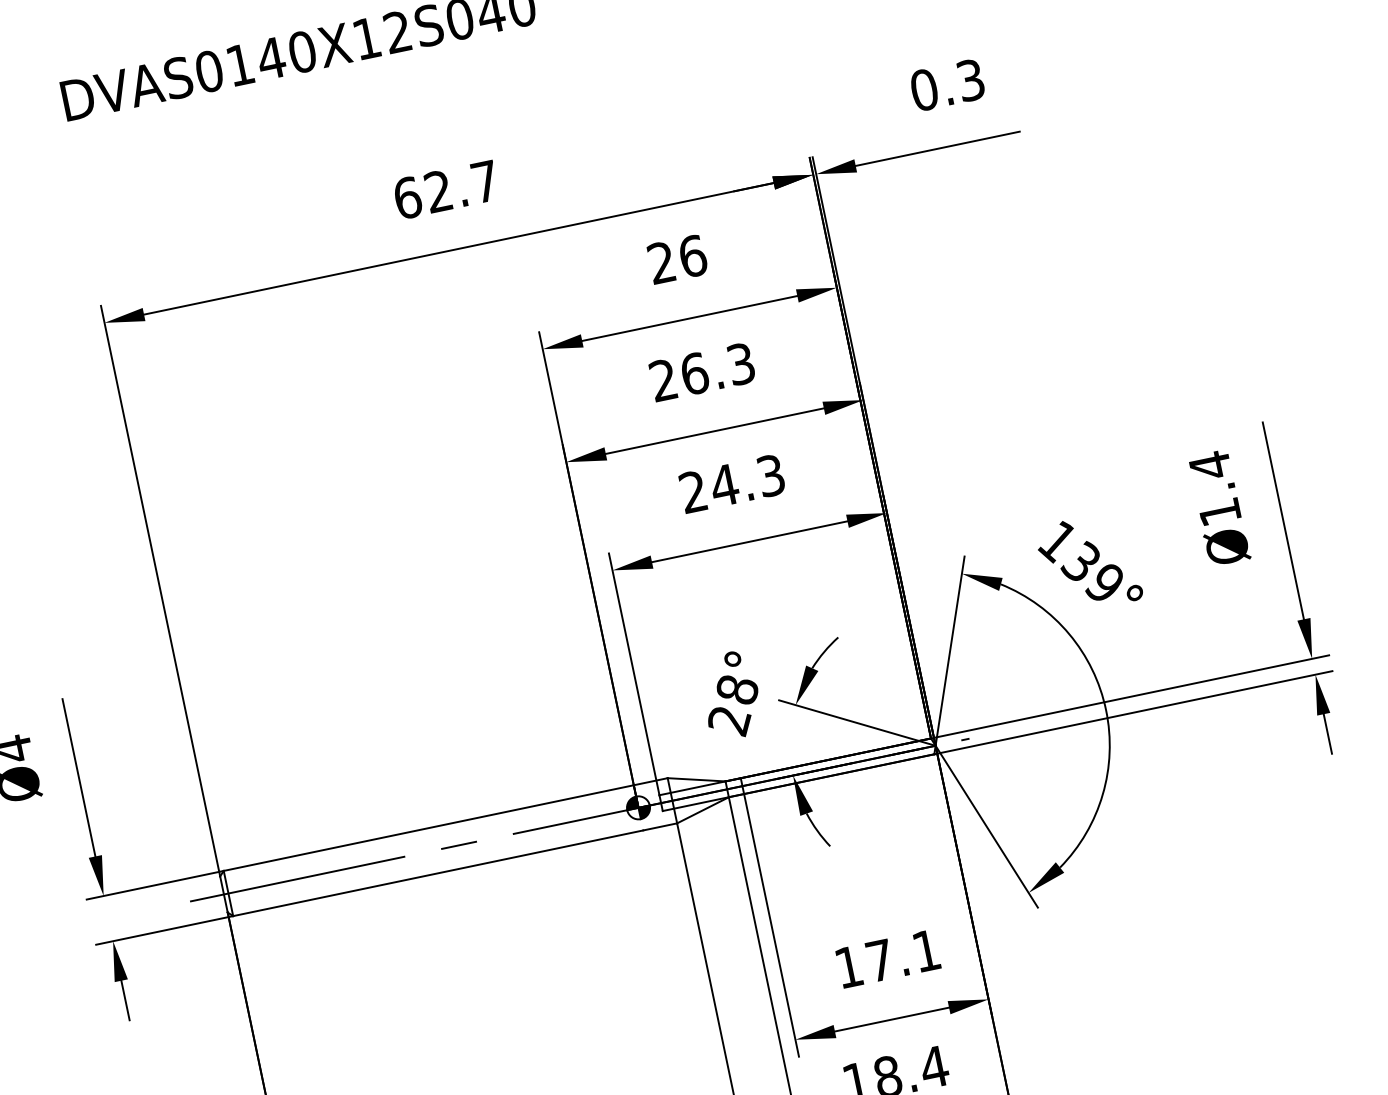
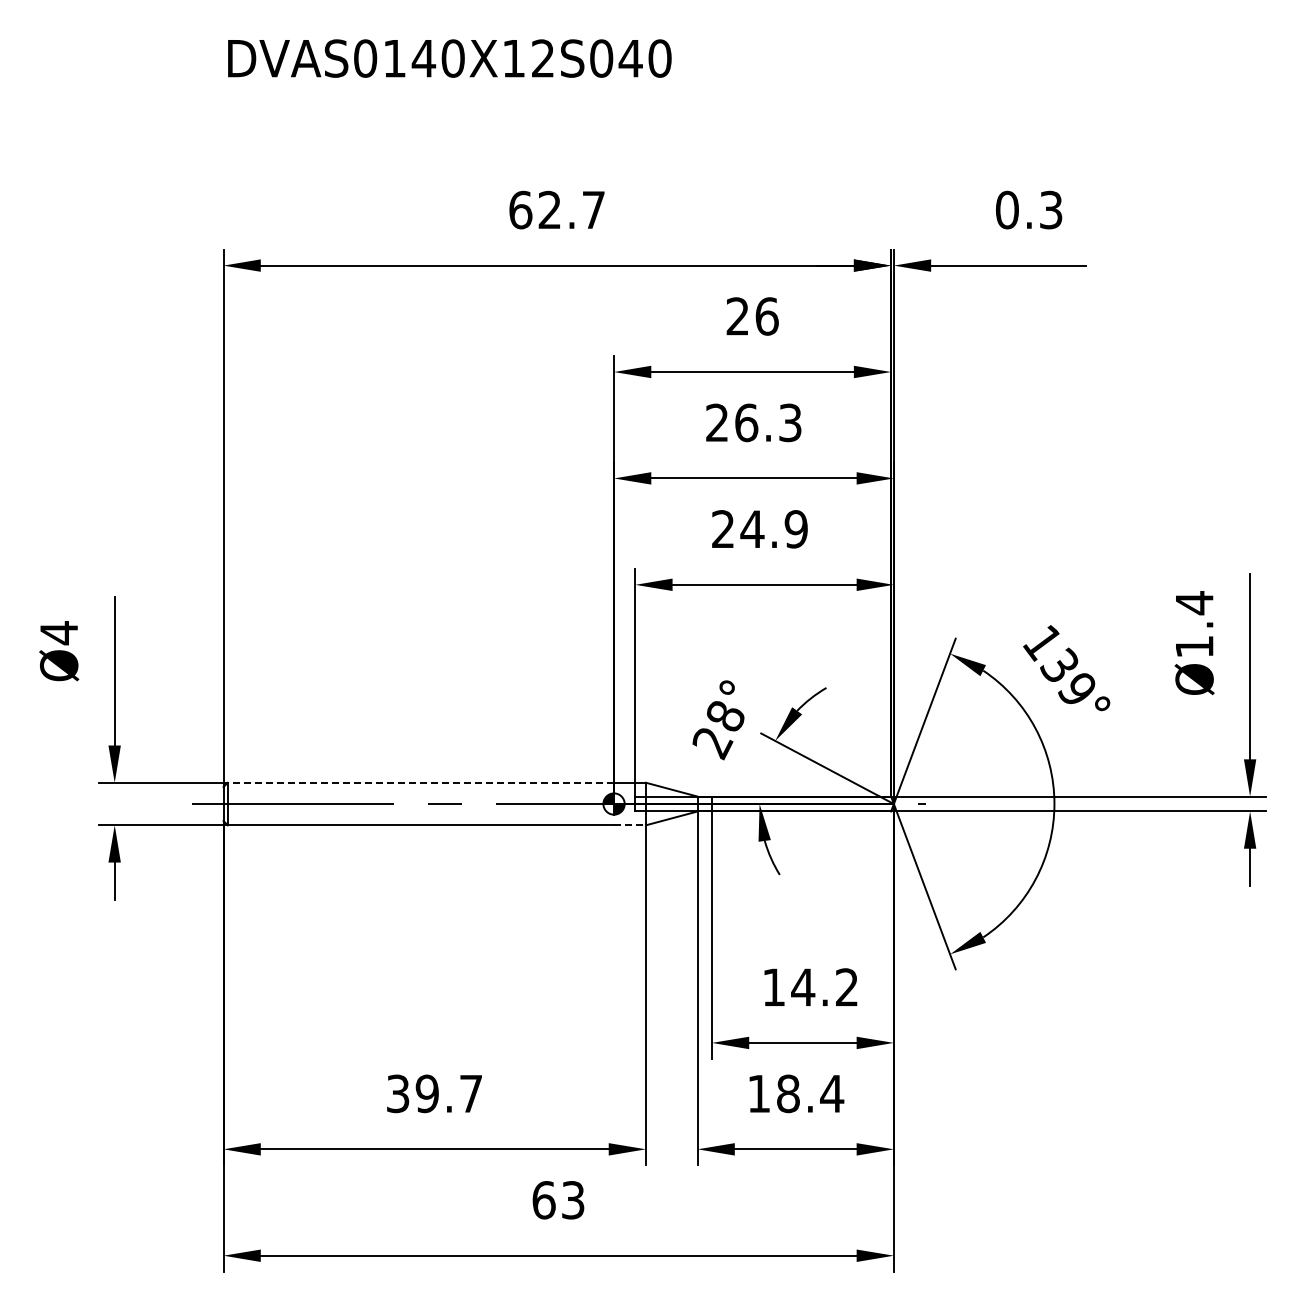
text: (770, 476) -> (795, 529), 24.3 -> 24.9
line: (660, 826) -> (630, 825), solid -> dashed
line: (428, 827) -> (420, 782), solid -> dashed
text: (902, 954) -> (824, 986), 17.1 -> 14.2

